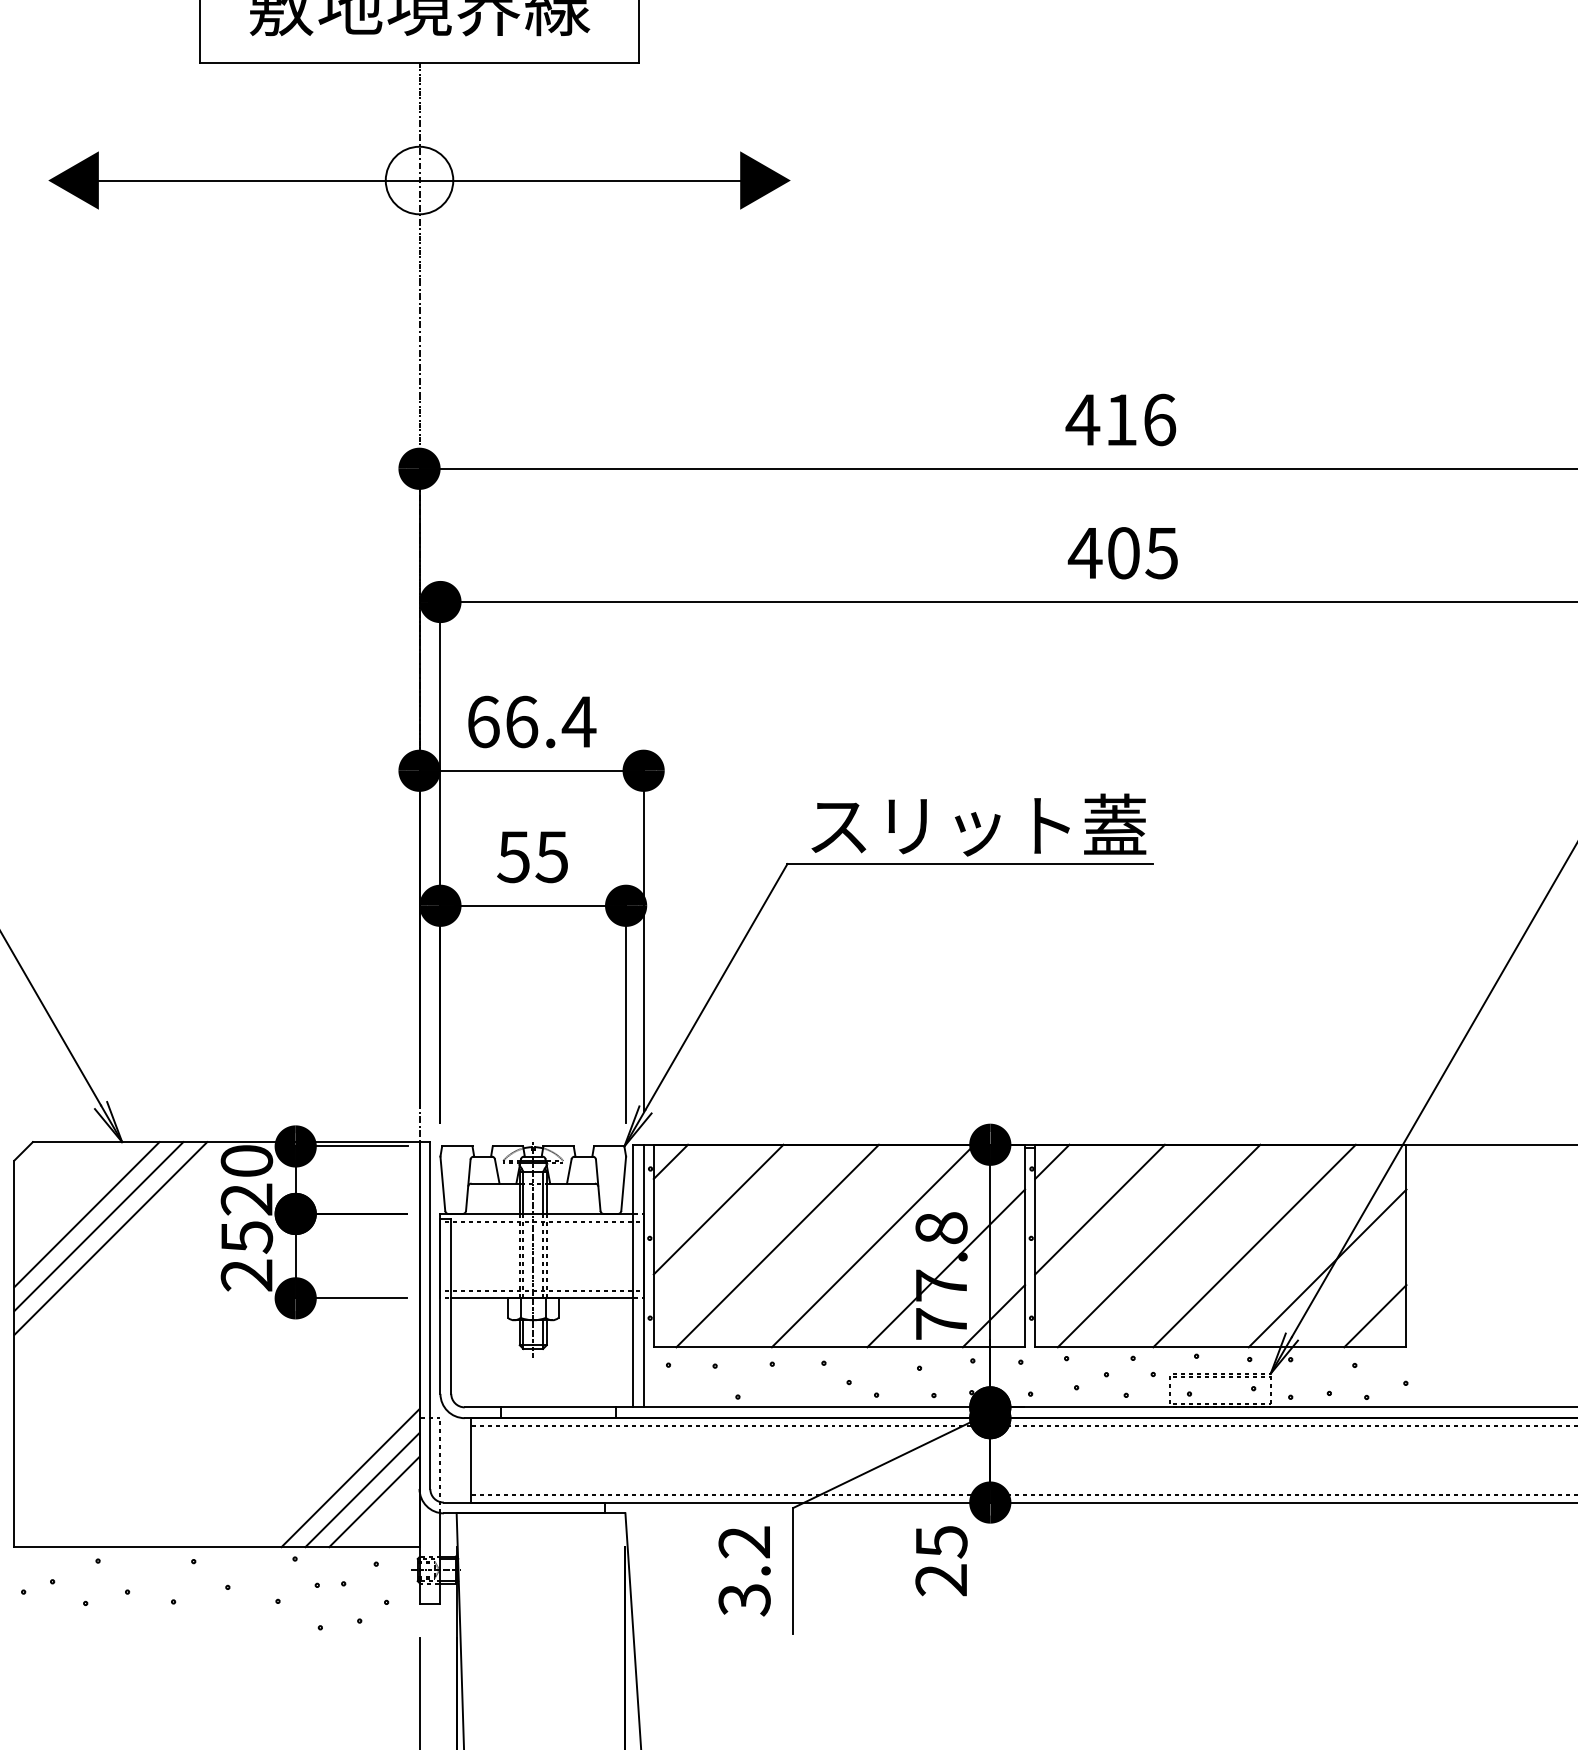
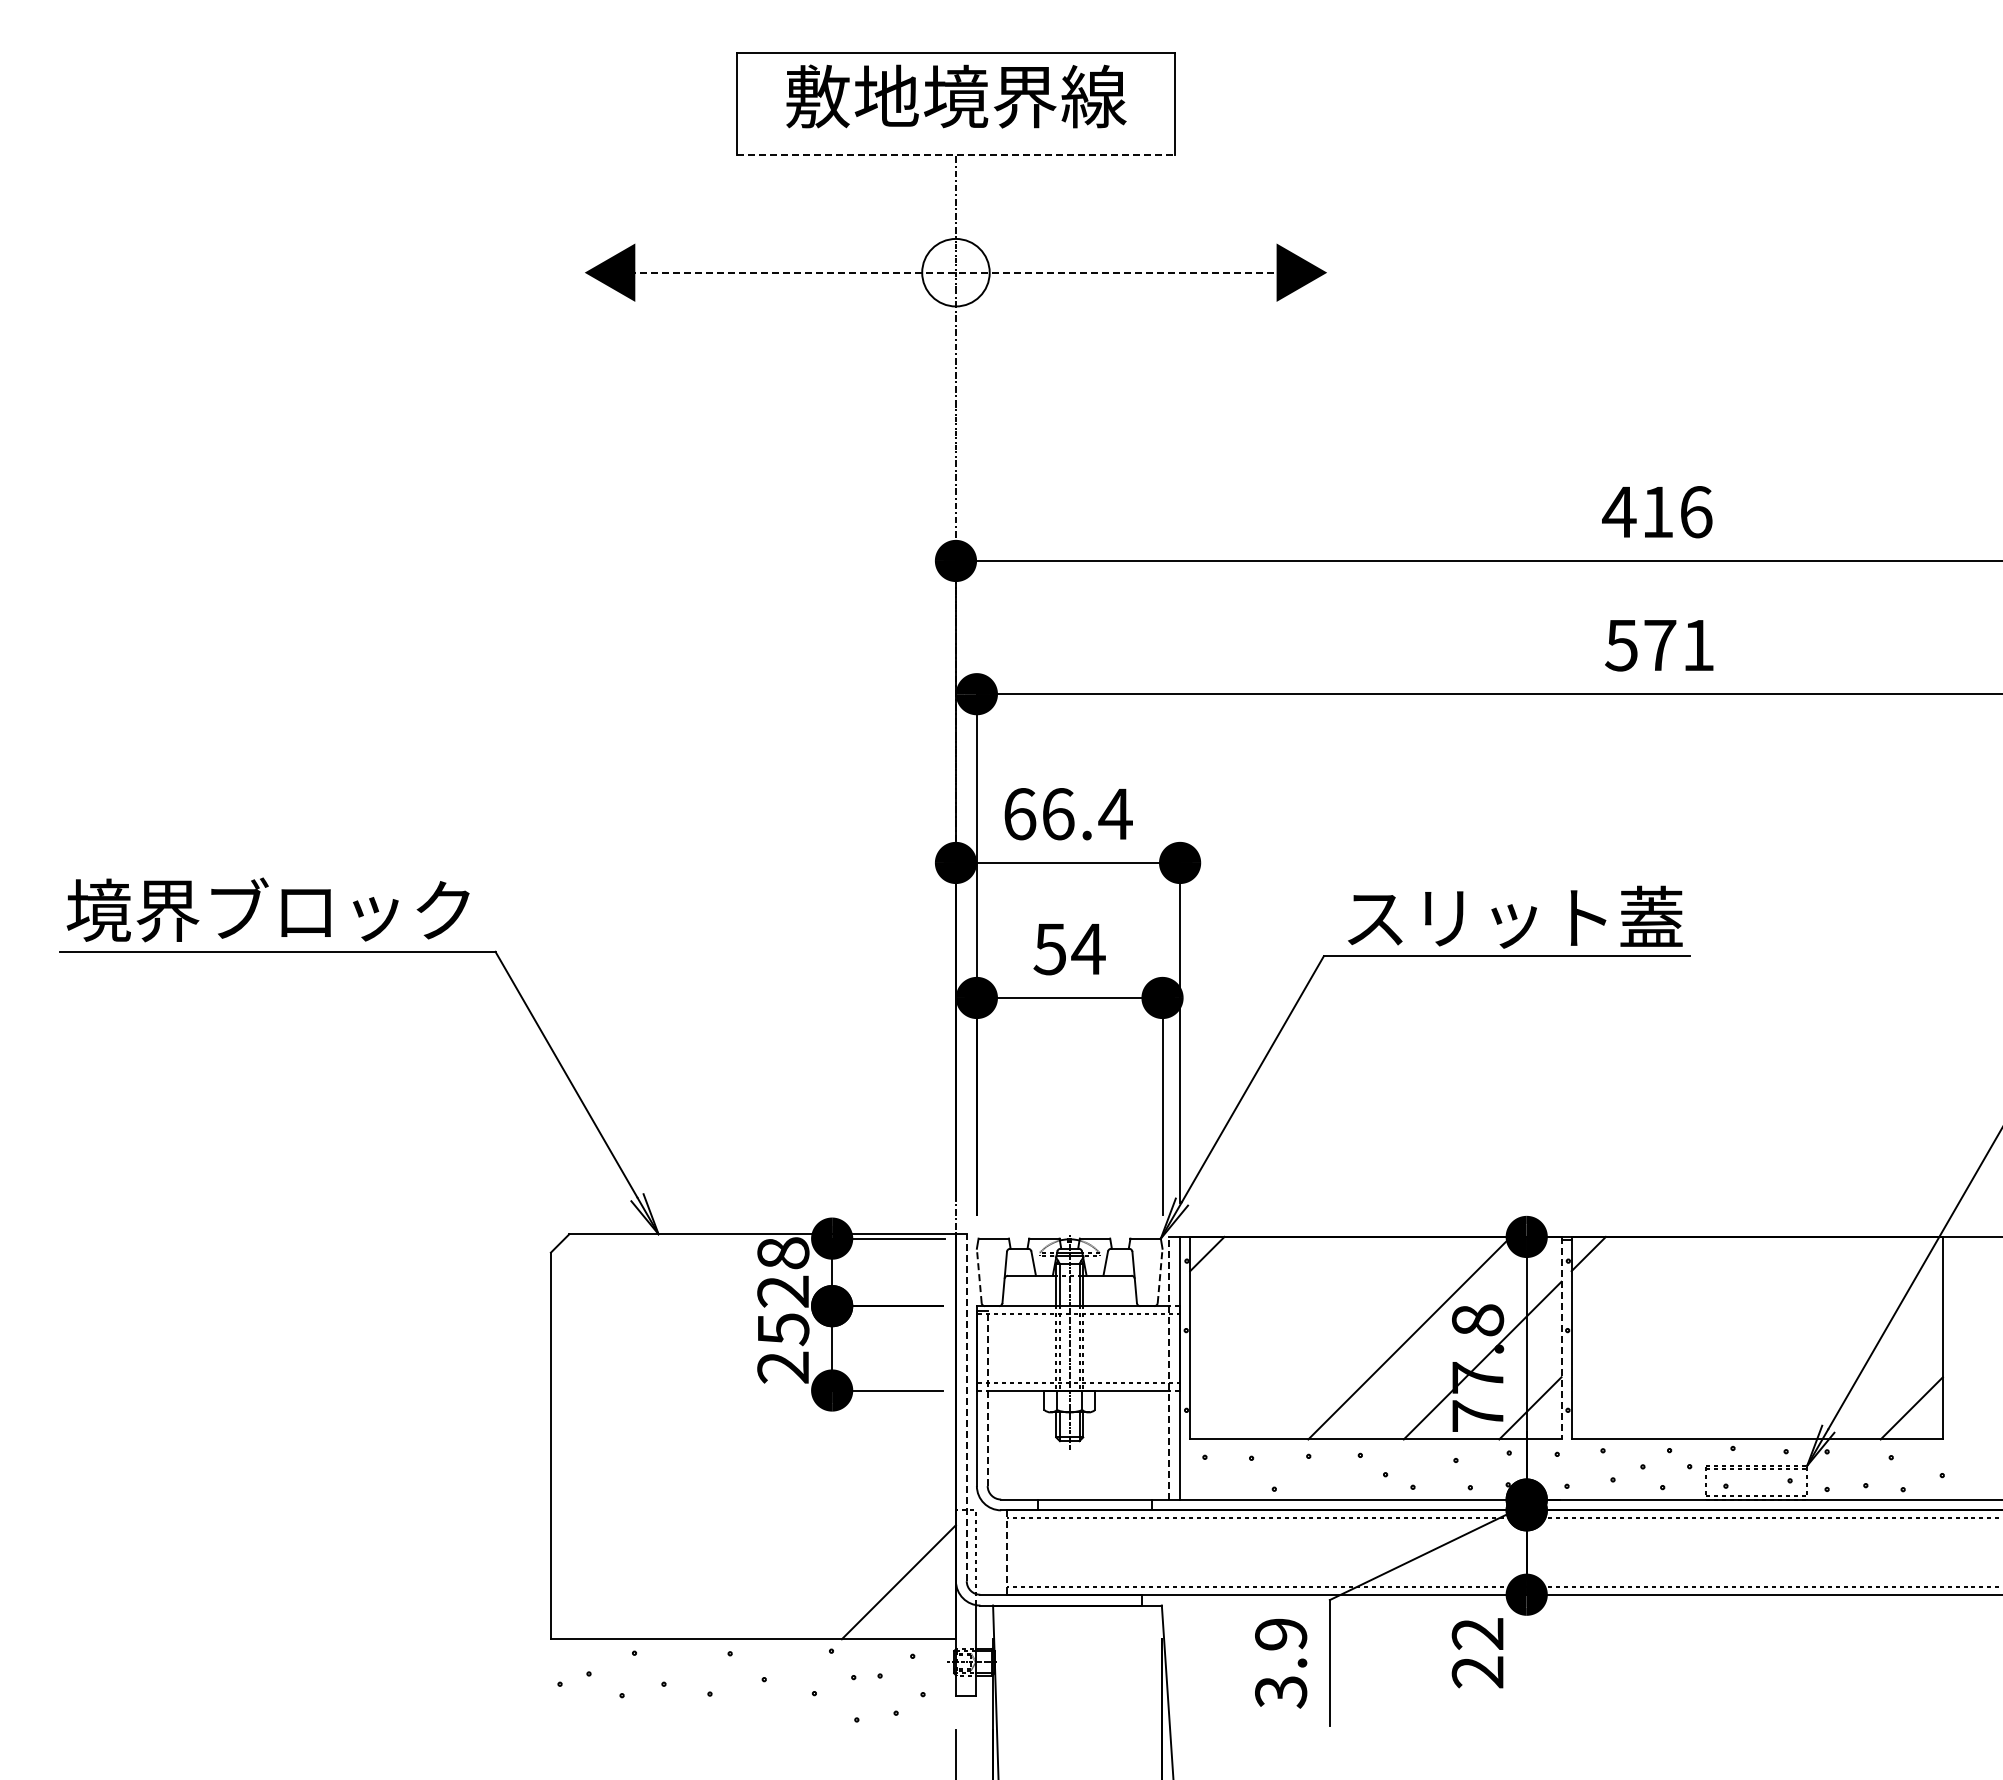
line: (420, 62) -> (956, 154), solid -> dashed
line: (419, 180) -> (955, 272), solid -> dashed
text: (1123, 553) -> (1659, 645), 405 -> 571
text: (552, 857) -> (1088, 949), 55 -> 54
text: (247, 1161) -> (783, 1253), 20 -> 28
line: (443, 1183) -> (979, 1275), solid -> dashed
line: (624, 1183) -> (1160, 1275), solid -> dashed
line: (718, 1209) -> (1254, 1301), removed
line: (1100, 1209) -> (1636, 1301), removed
line: (86, 1214) -> (622, 1306), removed
line: (98, 1226) -> (634, 1318), removed
line: (110, 1238) -> (646, 1330), removed
line: (777, 1245) -> (1313, 1337), removed
line: (1159, 1245) -> (1695, 1337), removed
line: (1254, 1245) -> (1790, 1337), removed
line: (1025, 1246) -> (1561, 1338), solid -> dashed
line: (1327, 1268) -> (1863, 1360), removed
line: (633, 1275) -> (1169, 1367), solid -> dashed
line: (451, 1306) -> (987, 1398), solid -> dashed
line: (430, 1315) -> (966, 1407), solid -> dashed
line: (471, 1461) -> (1007, 1553), solid -> dashed
line: (350, 1478) -> (886, 1570), removed
line: (374, 1502) -> (910, 1594), removed
text: (745, 1542) -> (1281, 1634), 3.2 -> 3.9
text: (941, 1542) -> (1477, 1634), 25 -> 22

